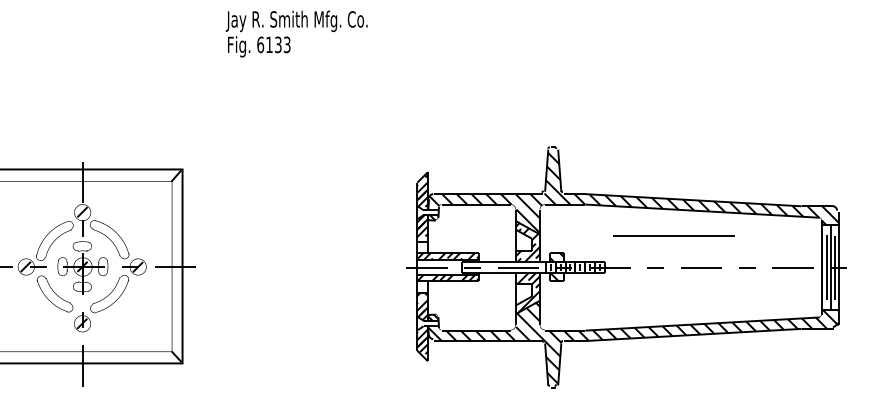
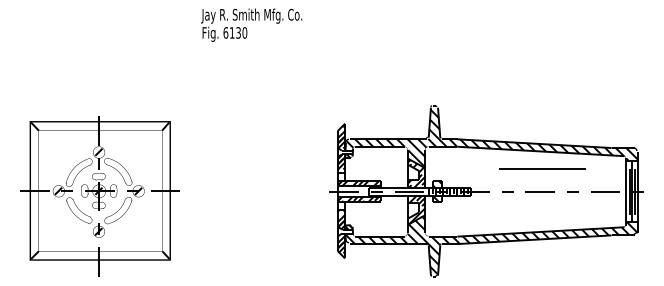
text: (286, 44) -> (244, 32), 6133 -> 6130
line: (673, 235) -> (542, 168), moved

